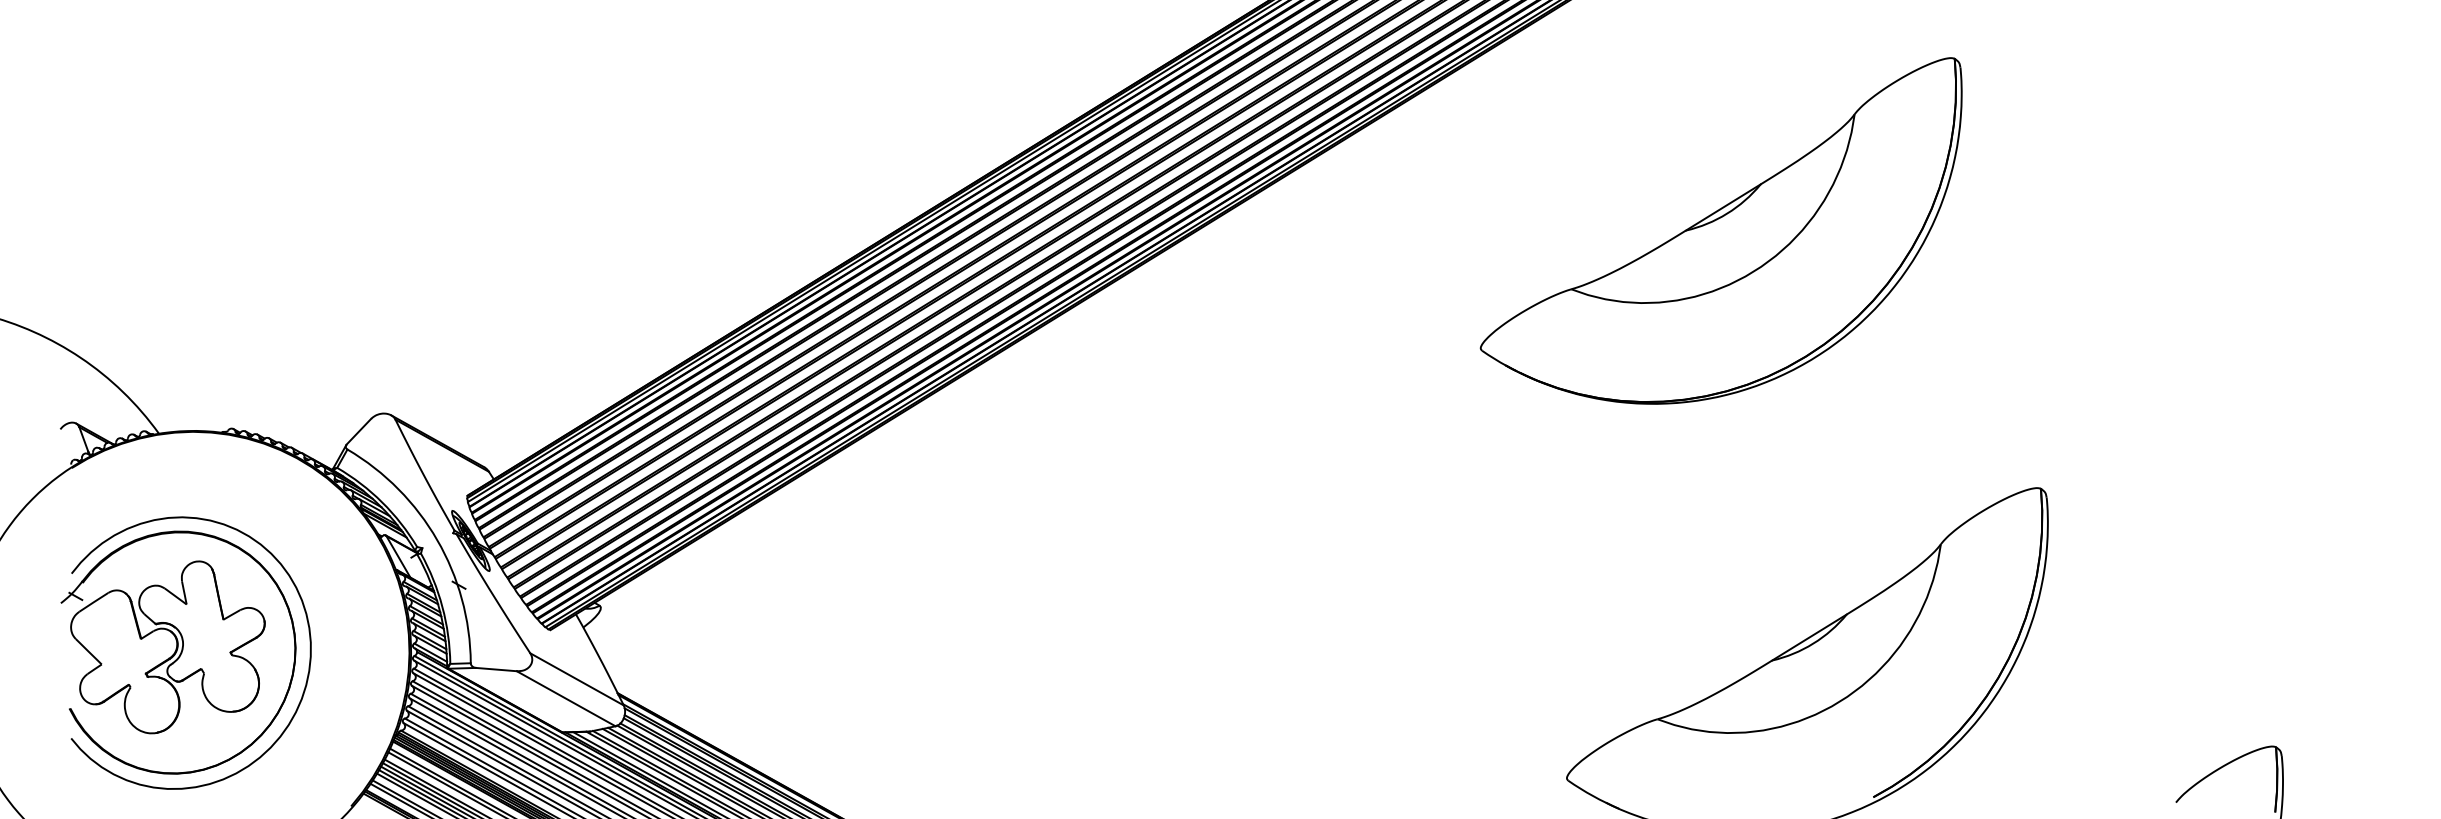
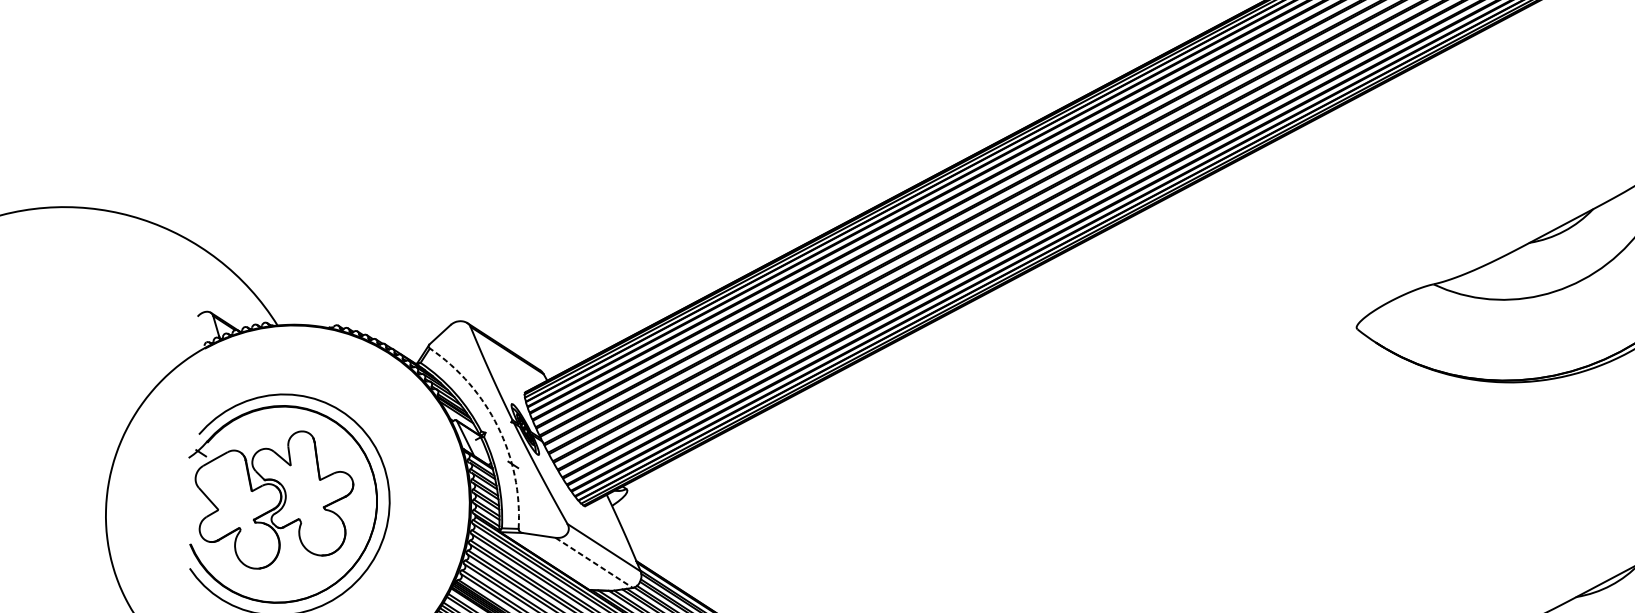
arc: (437, 540) -> (498, 427), solid -> dashed
line: (566, 698) -> (594, 562), solid -> dashed

